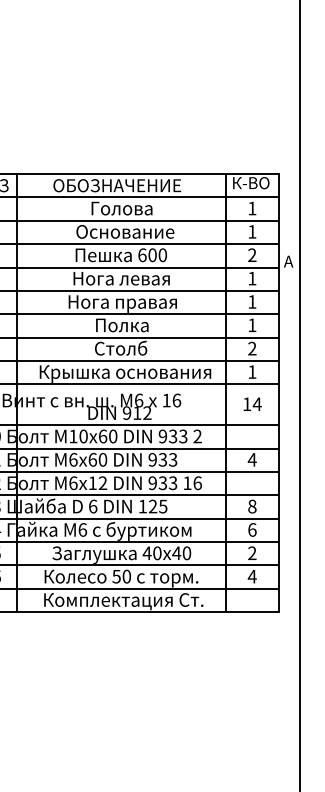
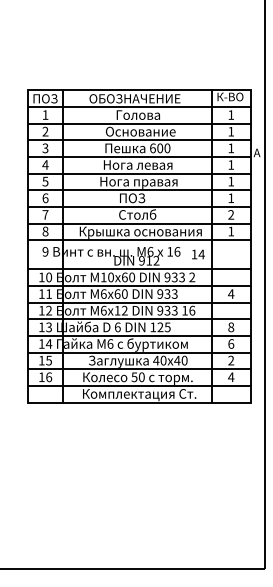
text: (252, 255) -> (231, 148), 2 -> 1
text: (127, 325) -> (142, 198), Полка -> ПОЗ
text: (252, 404) -> (198, 254), moved

